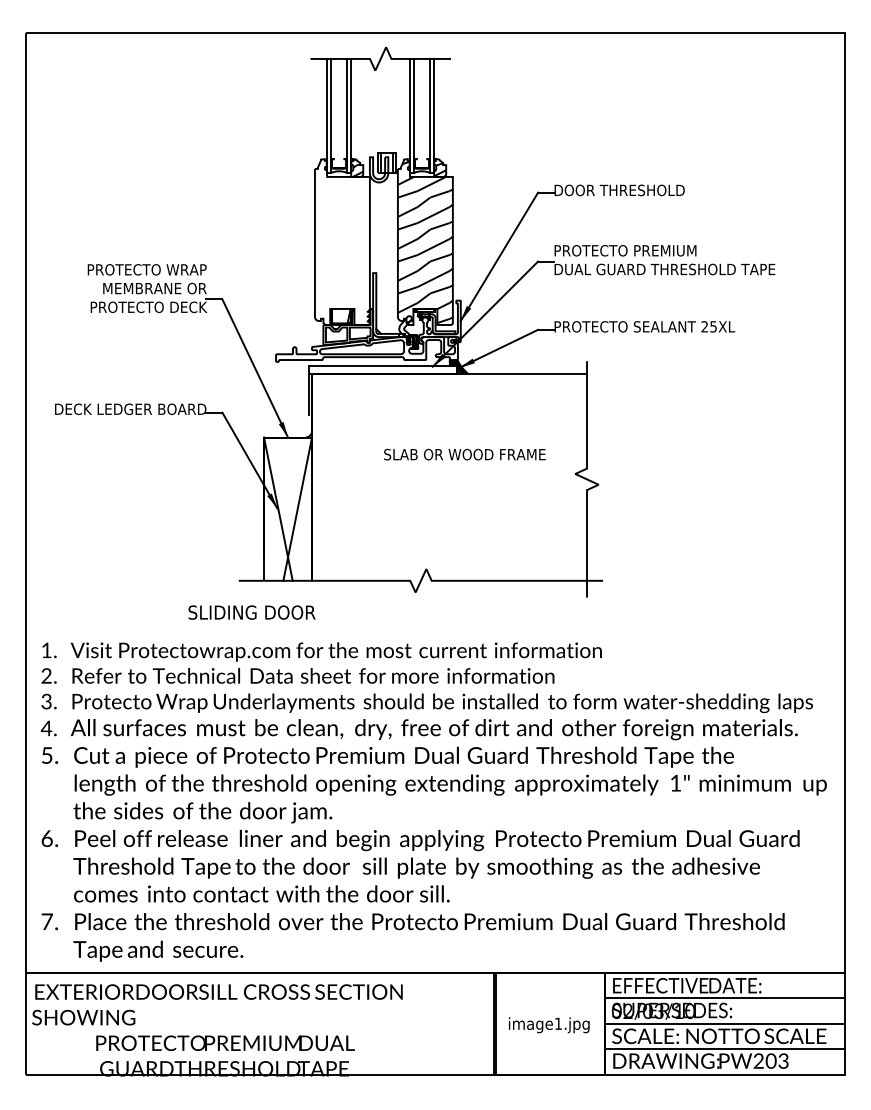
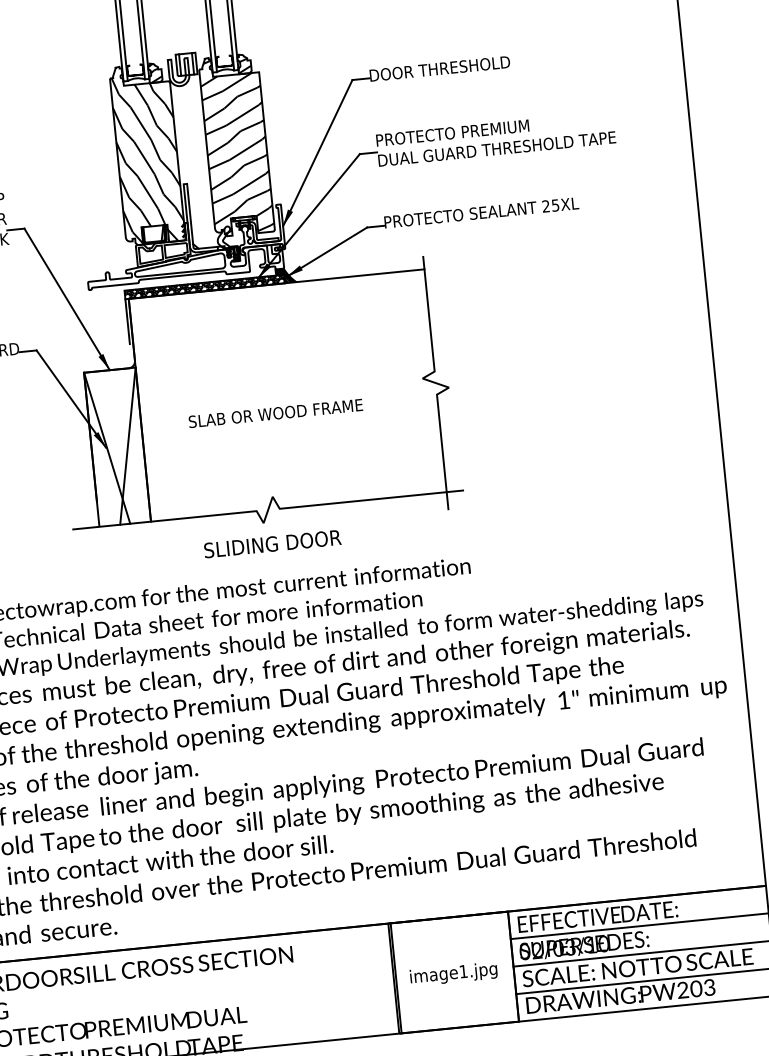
hatch: (341, 246) -> (146, 159), added
hatch: (382, 369) -> (204, 286), added
text: (464, 454) -> (275, 413), moved
text: (251, 612) -> (272, 544), moved

